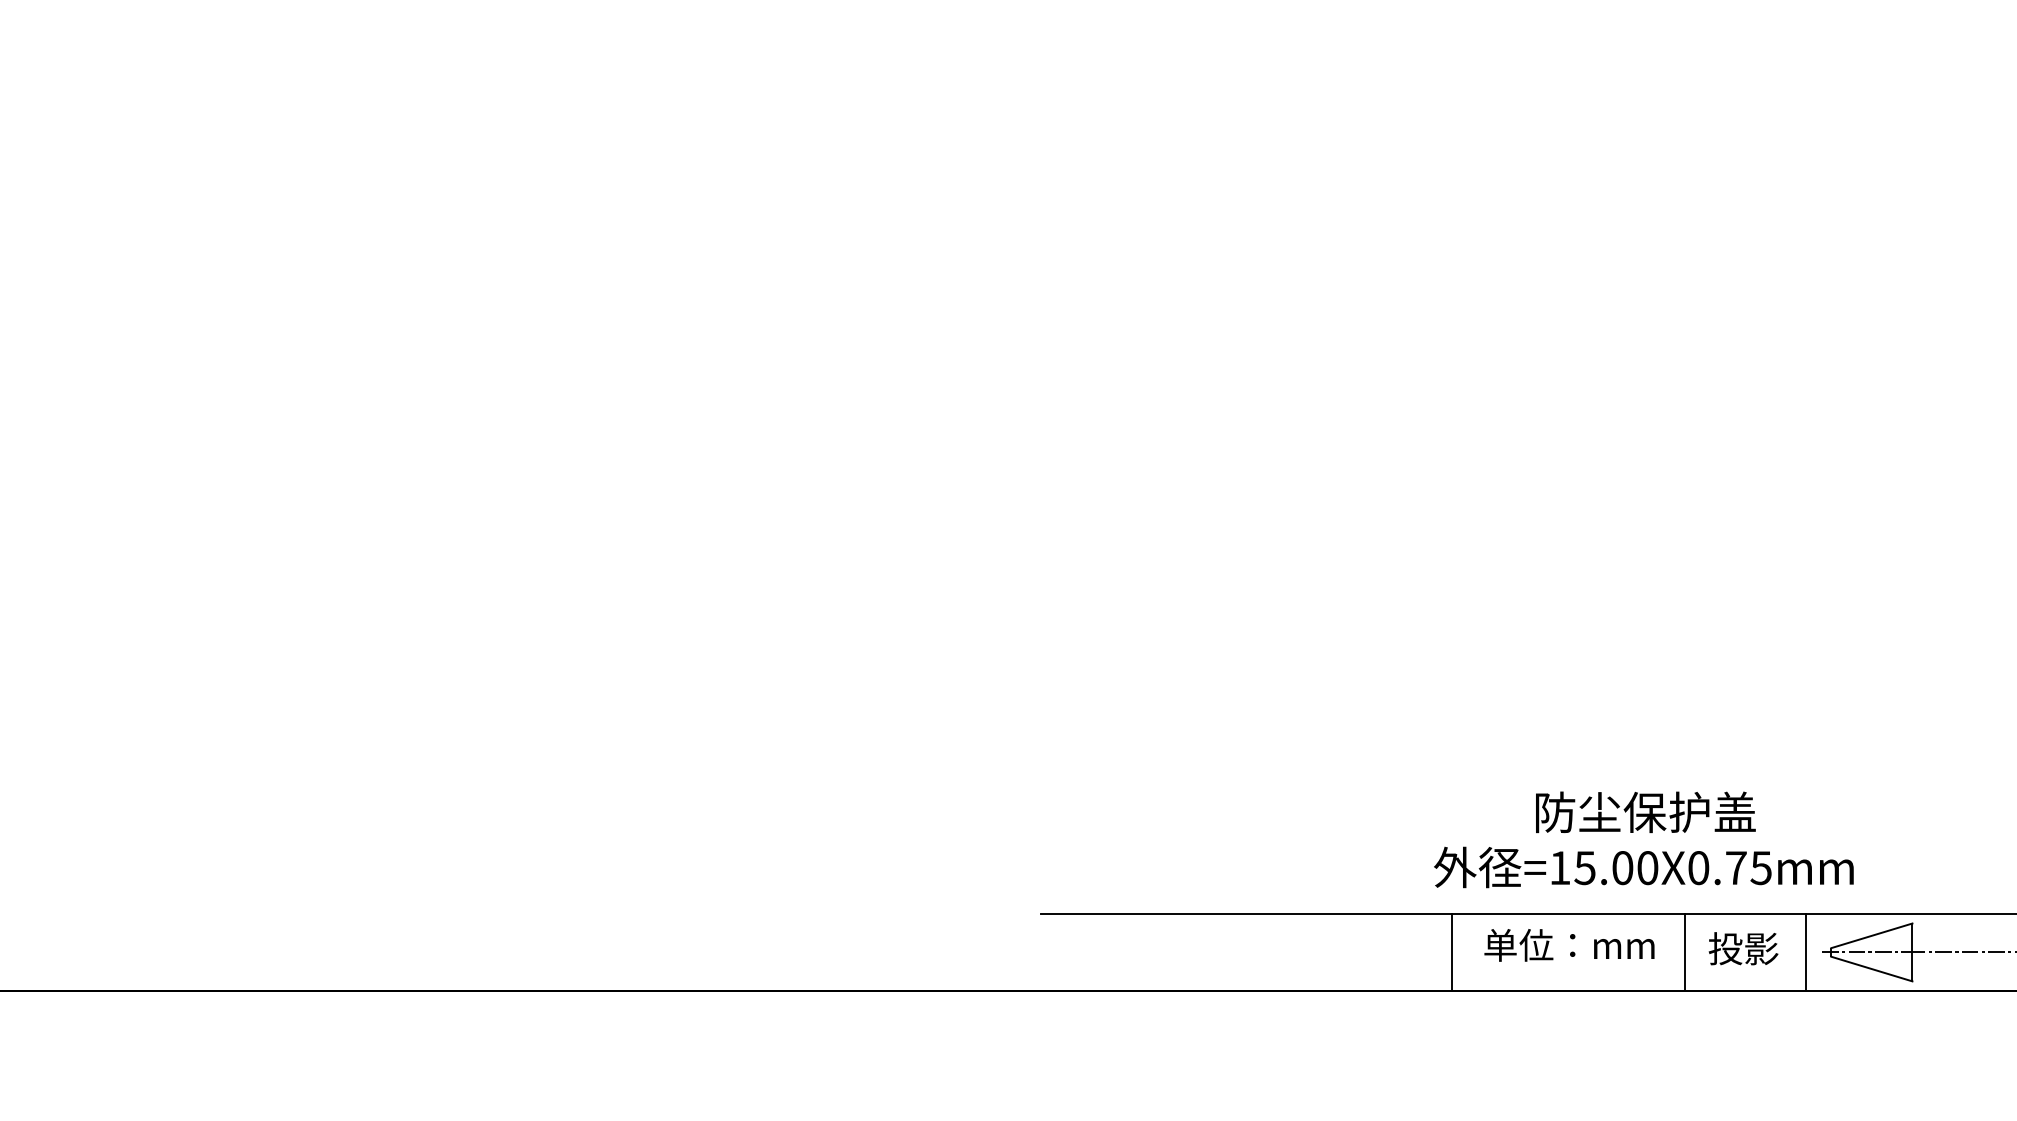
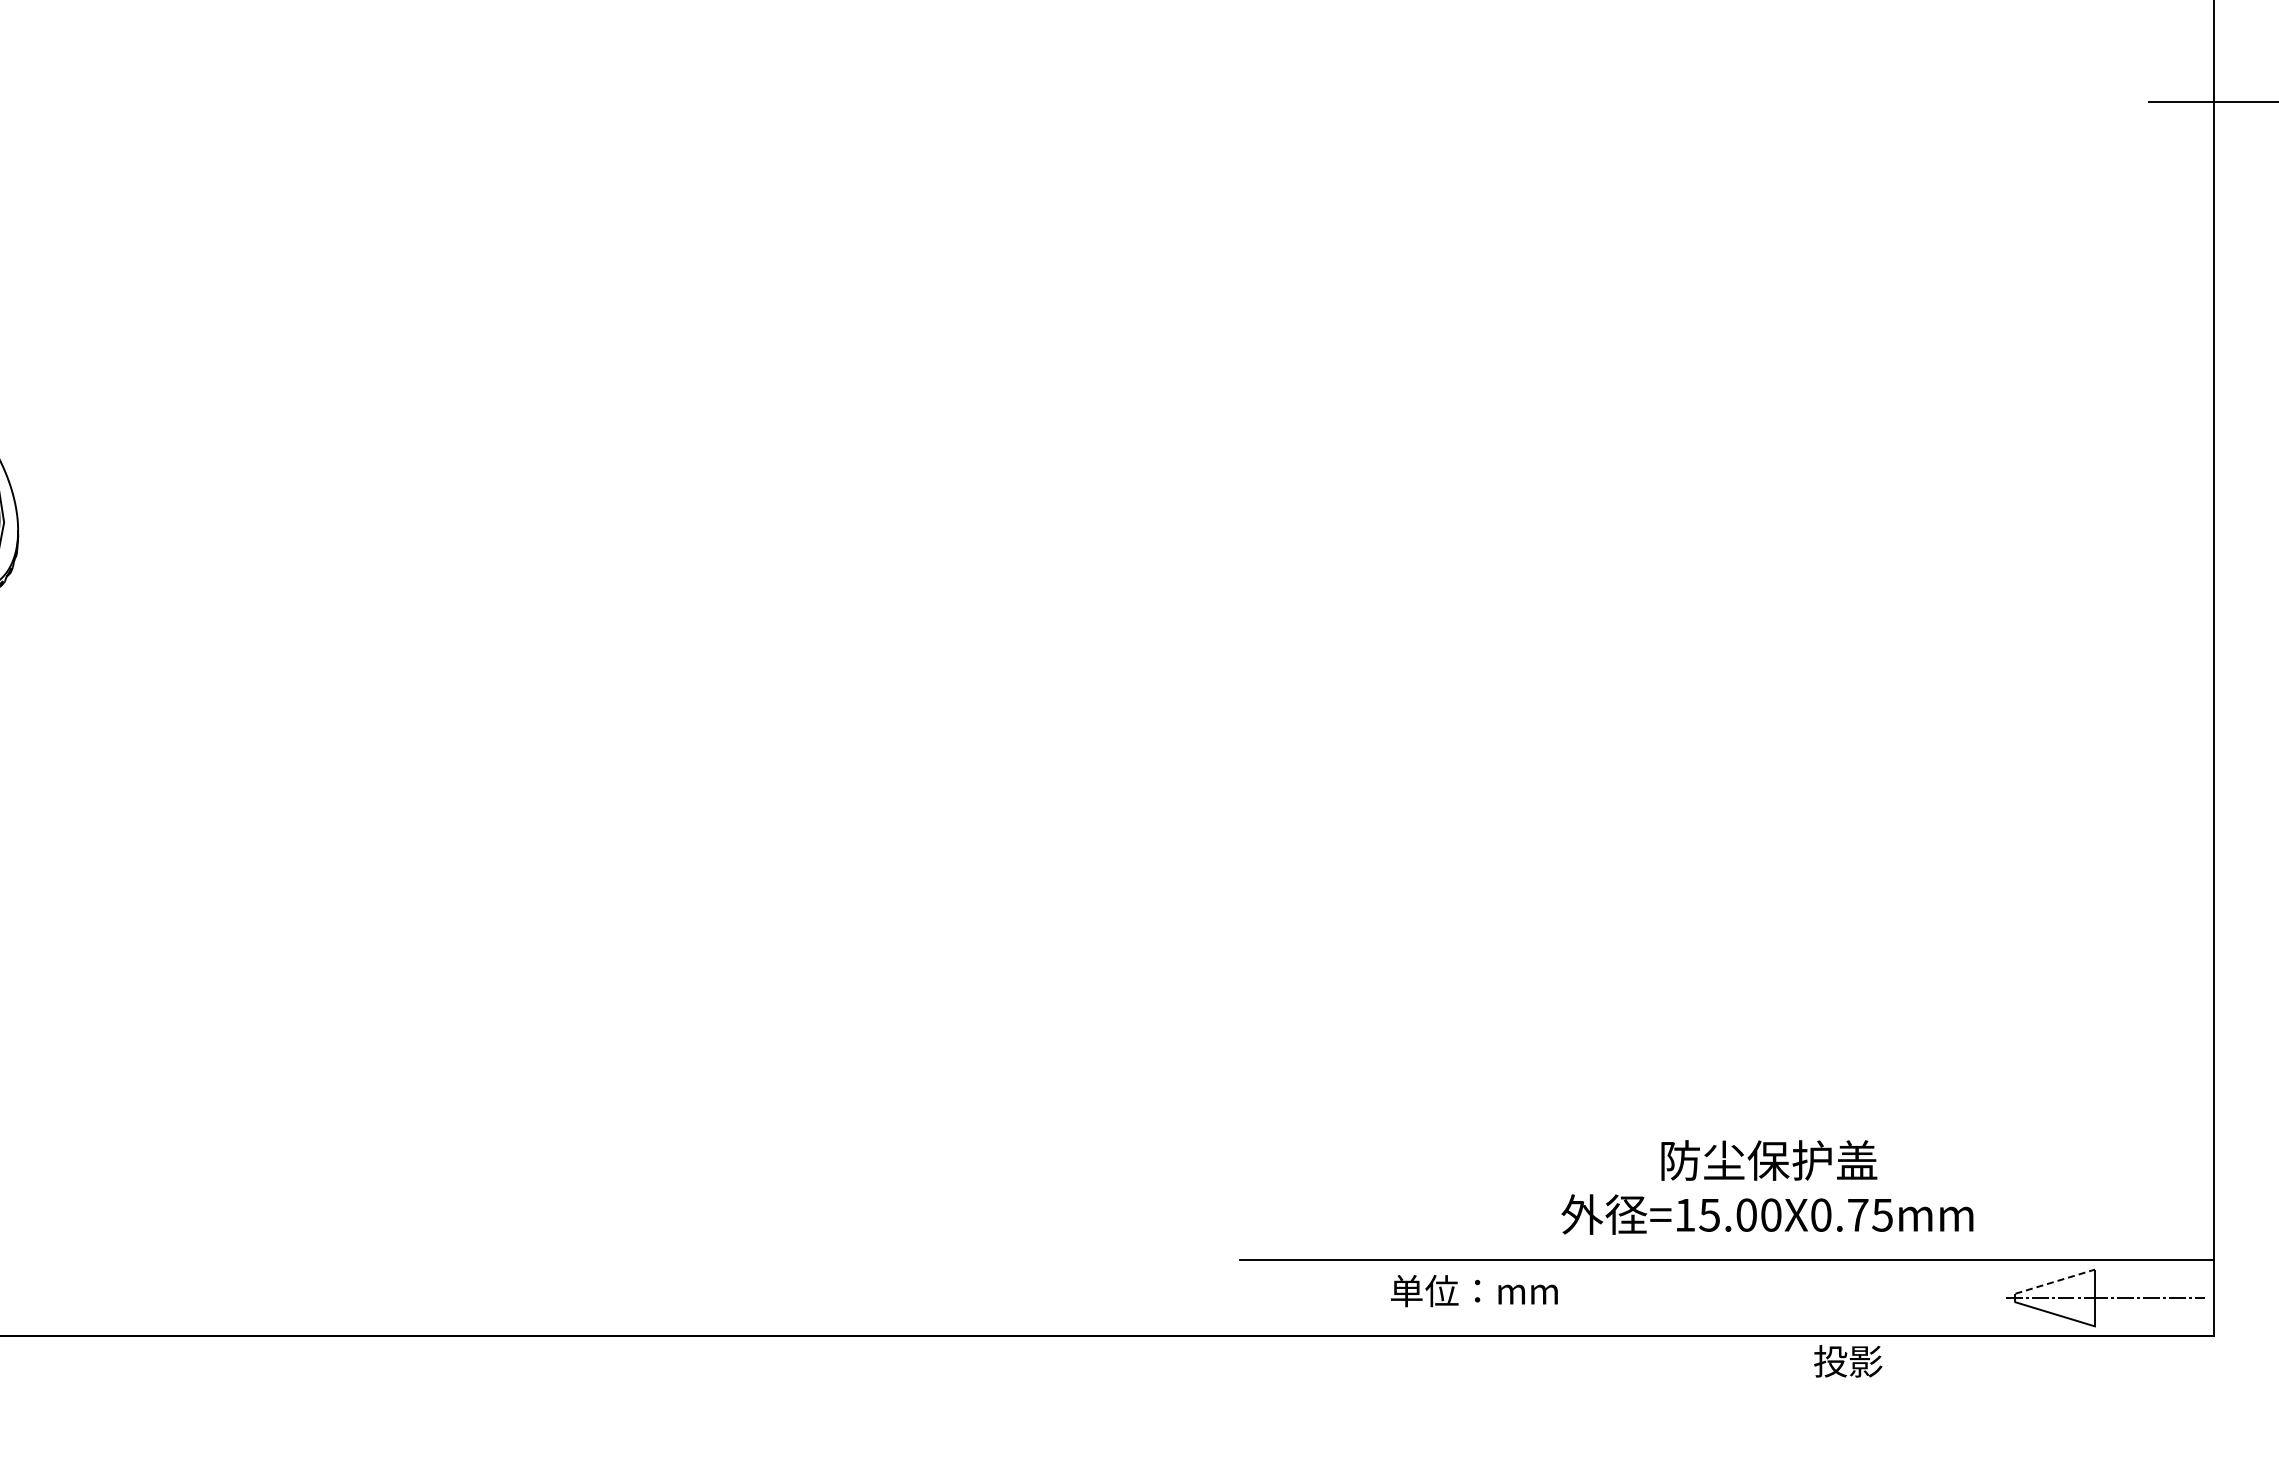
text: (1643, 839) -> (1767, 1187), moved
line: (1872, 935) -> (2055, 1281), solid -> dashed
text: (1569, 945) -> (1474, 1291), moved
text: (1743, 948) -> (1848, 1361), moved
line: (1452, 951) -> (1643, 1297), removed
line: (1685, 951) -> (1872, 1297), removed
line: (1805, 951) -> (1990, 1297), removed

